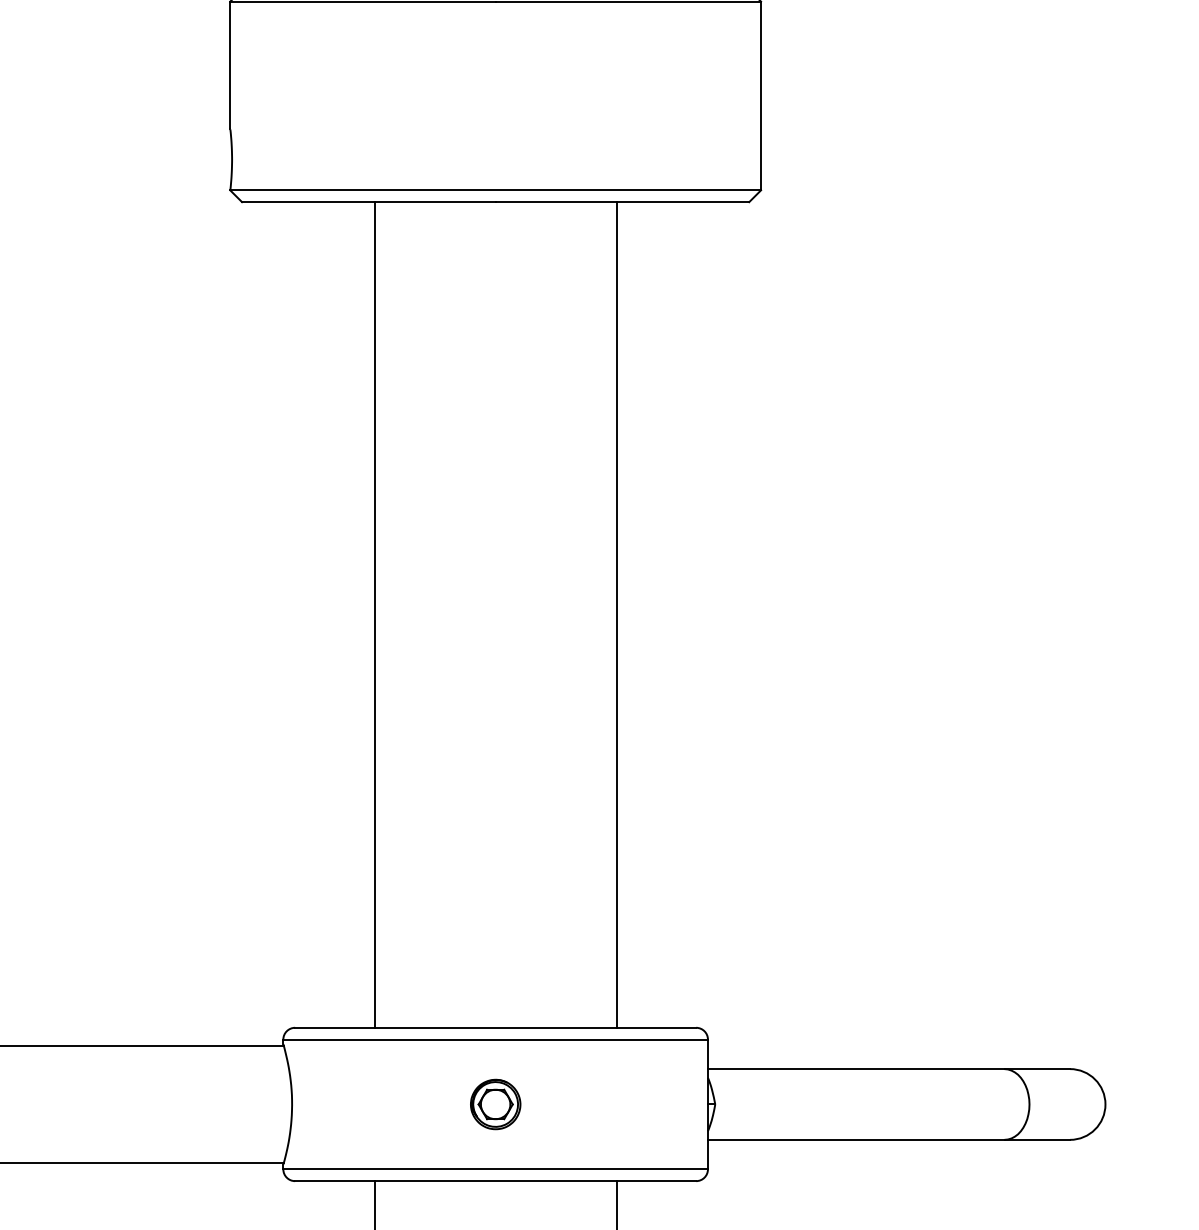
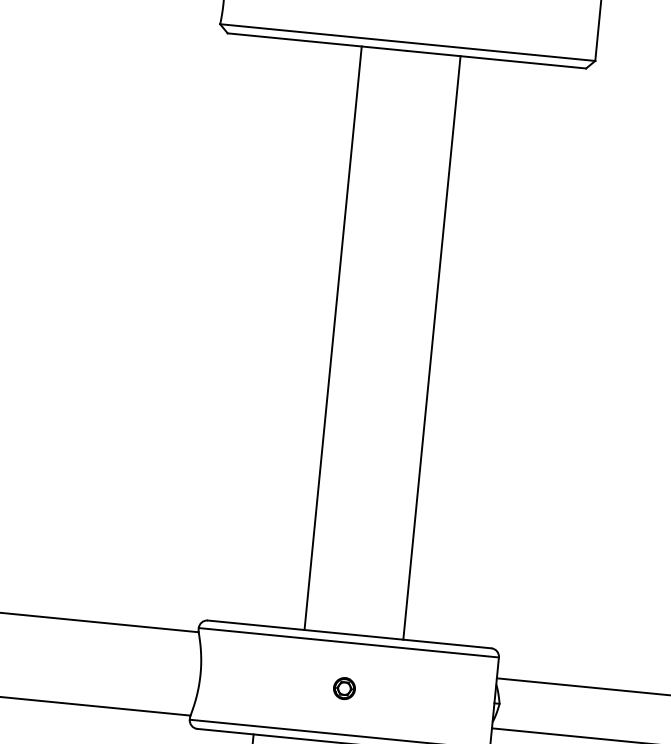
line: (374, 614) -> (333, 337), moved
line: (616, 614) -> (431, 347), moved
part: (495, 1104) -> (344, 688), size x0.6

